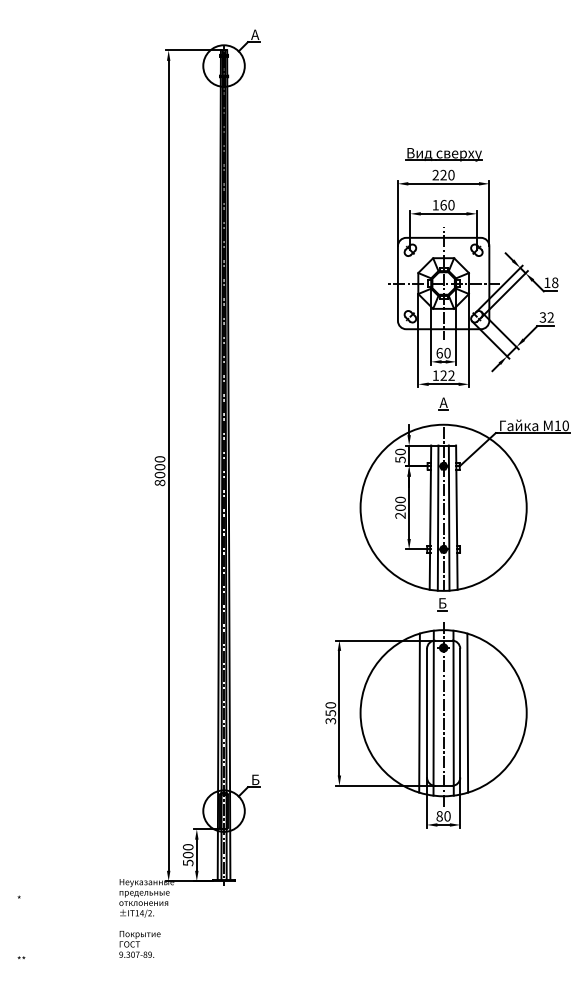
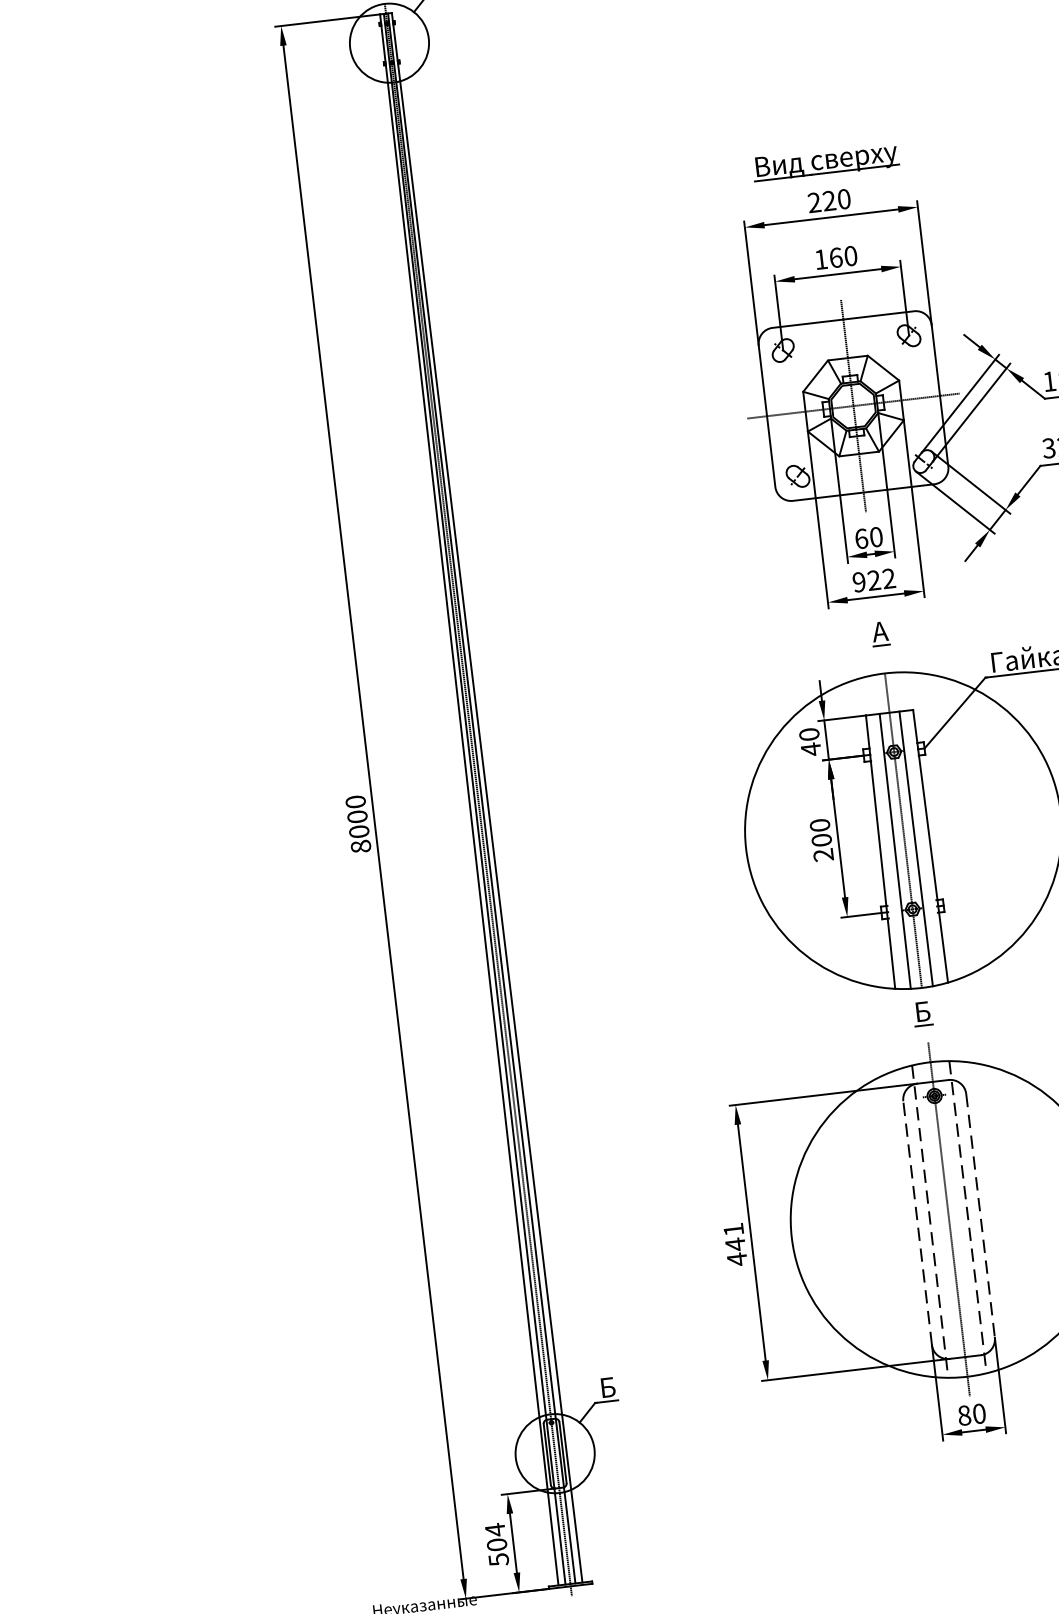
text: (435, 375) -> (858, 581), 122 -> 922
text: (400, 459) -> (810, 748), 50 -> 40
line: (419, 712) -> (903, 1223), removed
line: (427, 712) -> (918, 1221), solid -> dashed
line: (467, 712) -> (994, 1212), removed
text: (330, 713) -> (734, 1245), 350 -> 441
line: (433, 713) -> (929, 1222), solid -> dashed
line: (453, 713) -> (967, 1217), solid -> dashed
line: (460, 713) -> (981, 1216), solid -> dashed
text: (187, 846) -> (493, 1528), 500 -> 504

